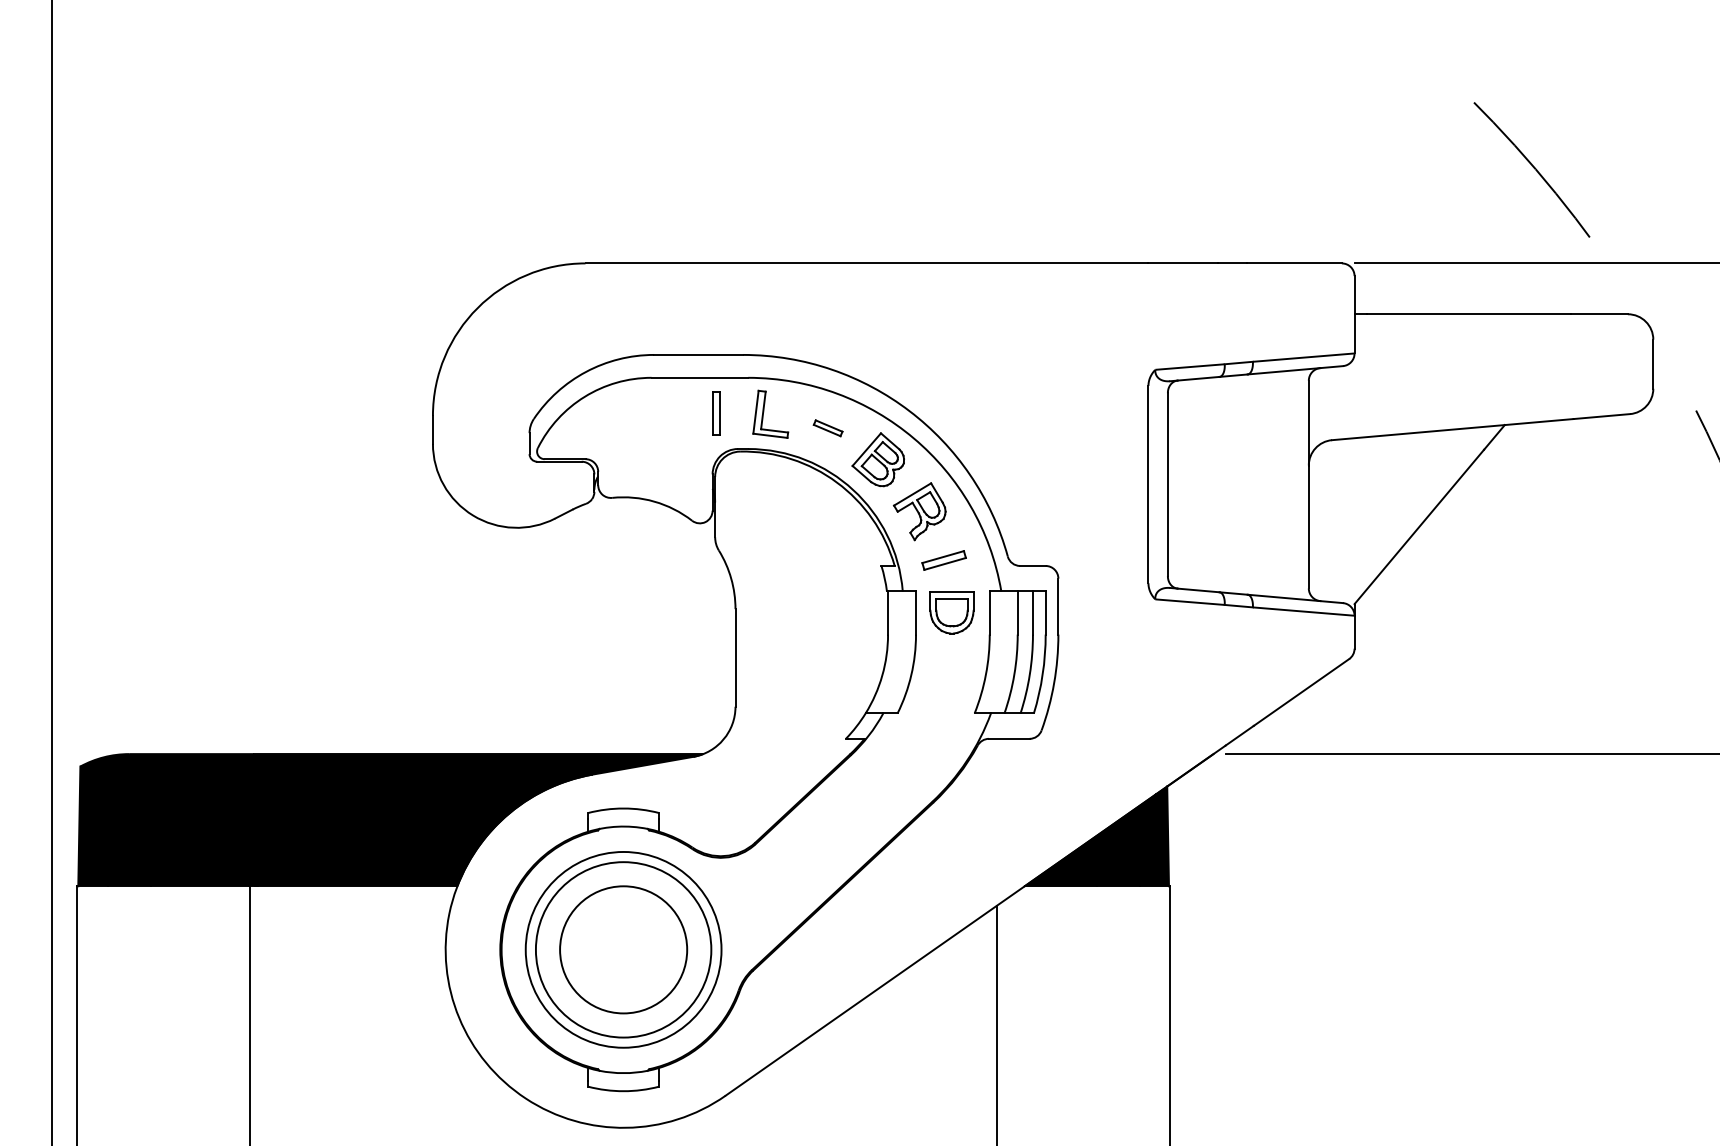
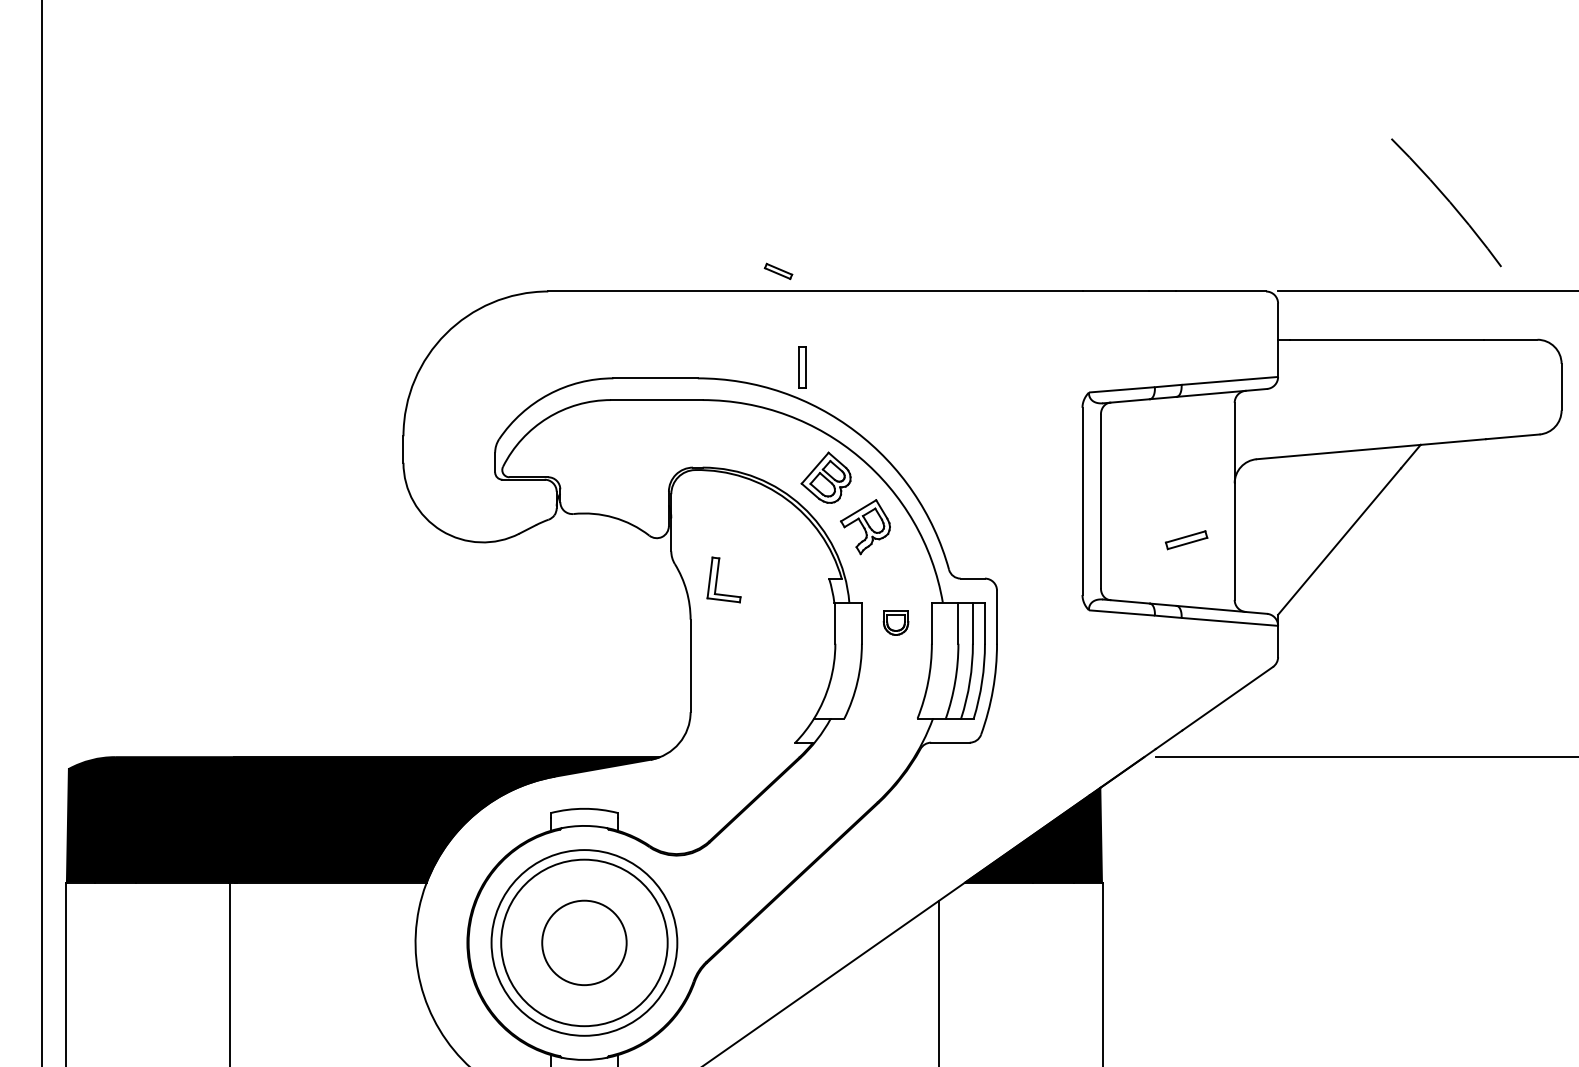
part: (764, 412) -> (718, 578), moved
part: (716, 413) -> (802, 367), moved
part: (827, 428) -> (777, 271), moved
part: (943, 560) -> (1185, 540), moved
part: (951, 612) -> (895, 622), size x0.6
circle: (623, 949) -> (584, 942), size x0.7

